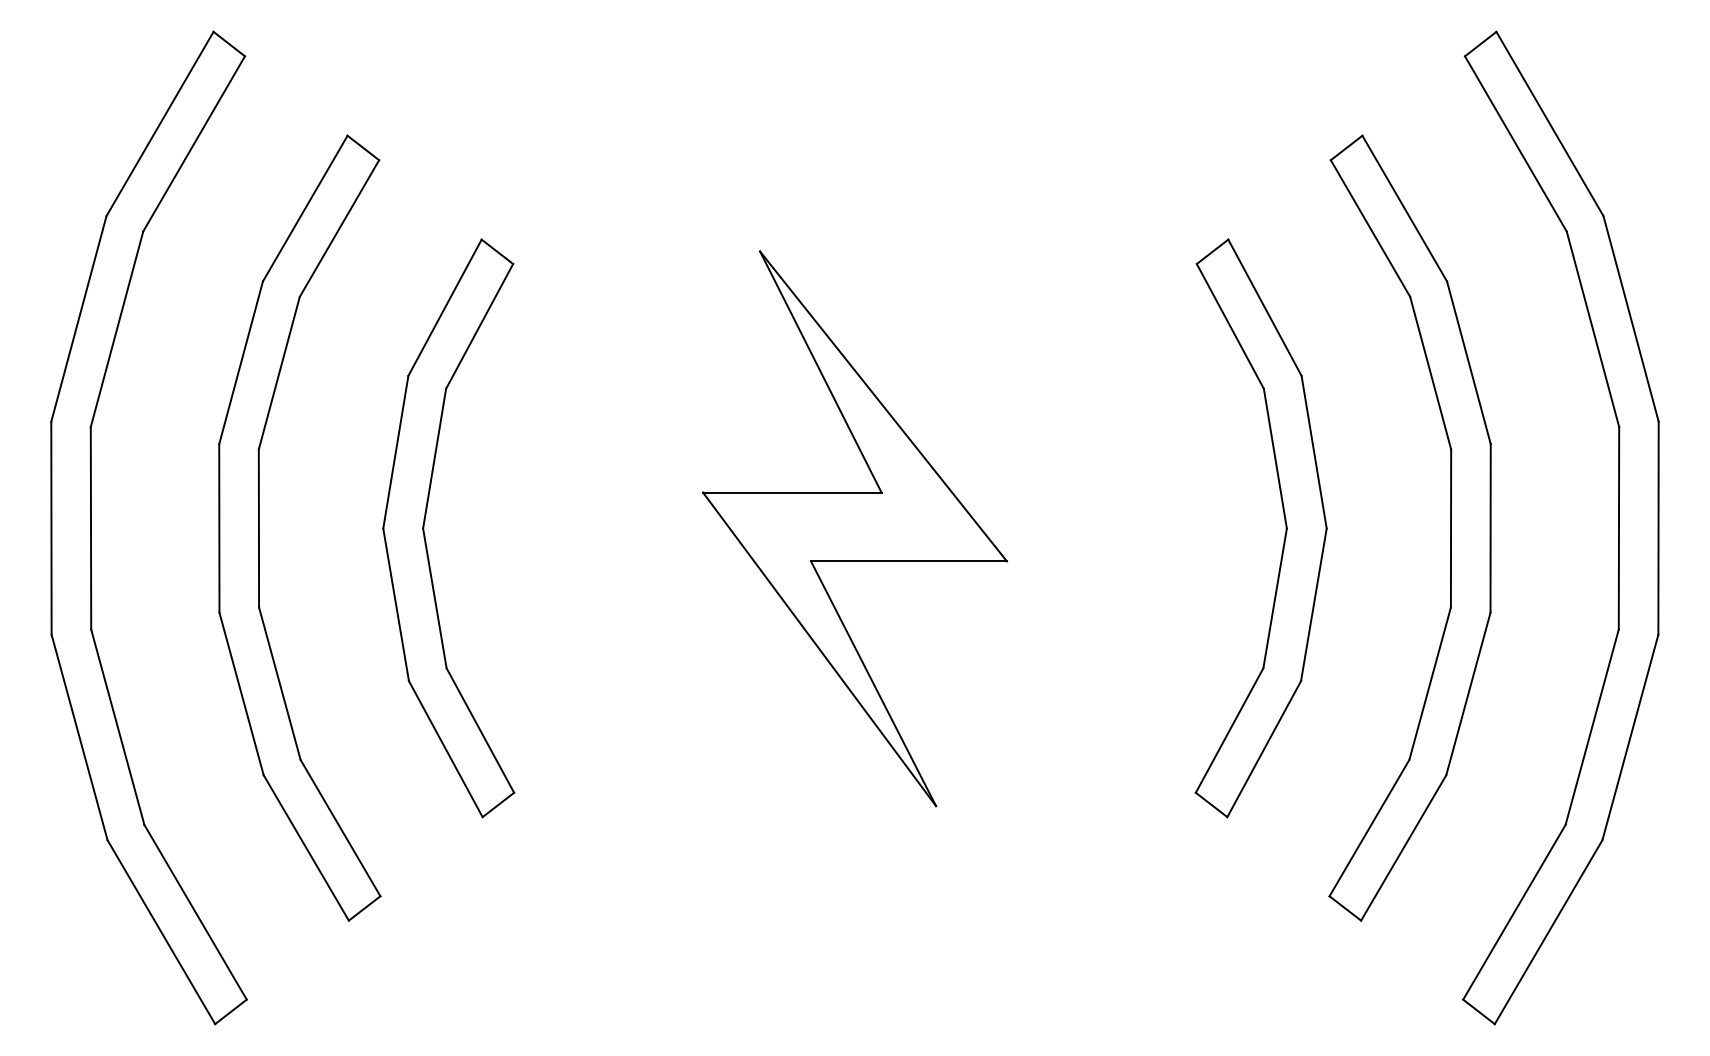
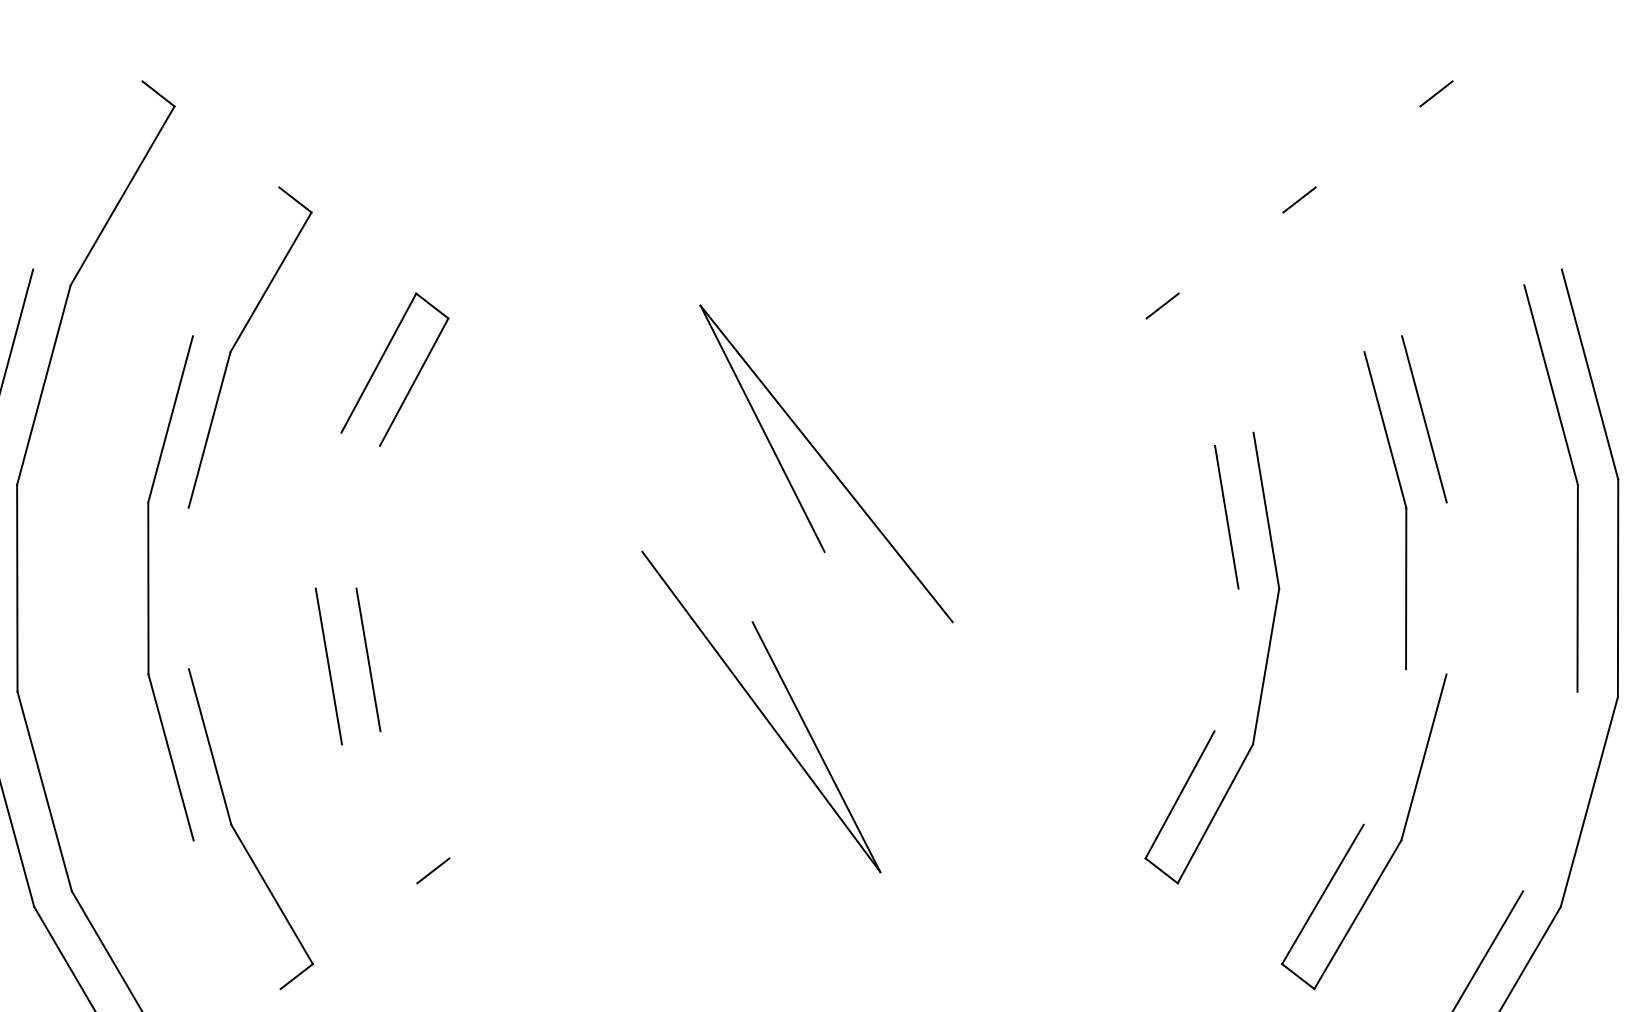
line: (159, 123) -> (87, 174), removed
line: (1549, 123) -> (1506, 174), removed
line: (1515, 143) -> (1472, 195), removed
line: (304, 208) -> (235, 261), removed
line: (1404, 208) -> (1358, 261), removed
line: (1370, 228) -> (1323, 282), removed
line: (1264, 307) -> (1215, 362), removed
line: (1229, 326) -> (1179, 382), removed
line: (395, 451) -> (328, 509), removed
line: (434, 458) -> (368, 517), removed
line: (792, 492) -> (733, 551), removed
line: (258, 528) -> (188, 588), removed
line: (1490, 528) -> (1446, 588), removed
line: (909, 561) -> (853, 622), removed
line: (1274, 598) -> (1225, 660), removed
line: (1429, 683) -> (1384, 746), removed
line: (1591, 726) -> (1549, 790), removed
line: (480, 730) -> (415, 794), removed
line: (445, 749) -> (379, 814), removed
line: (305, 847) -> (236, 914), removed

